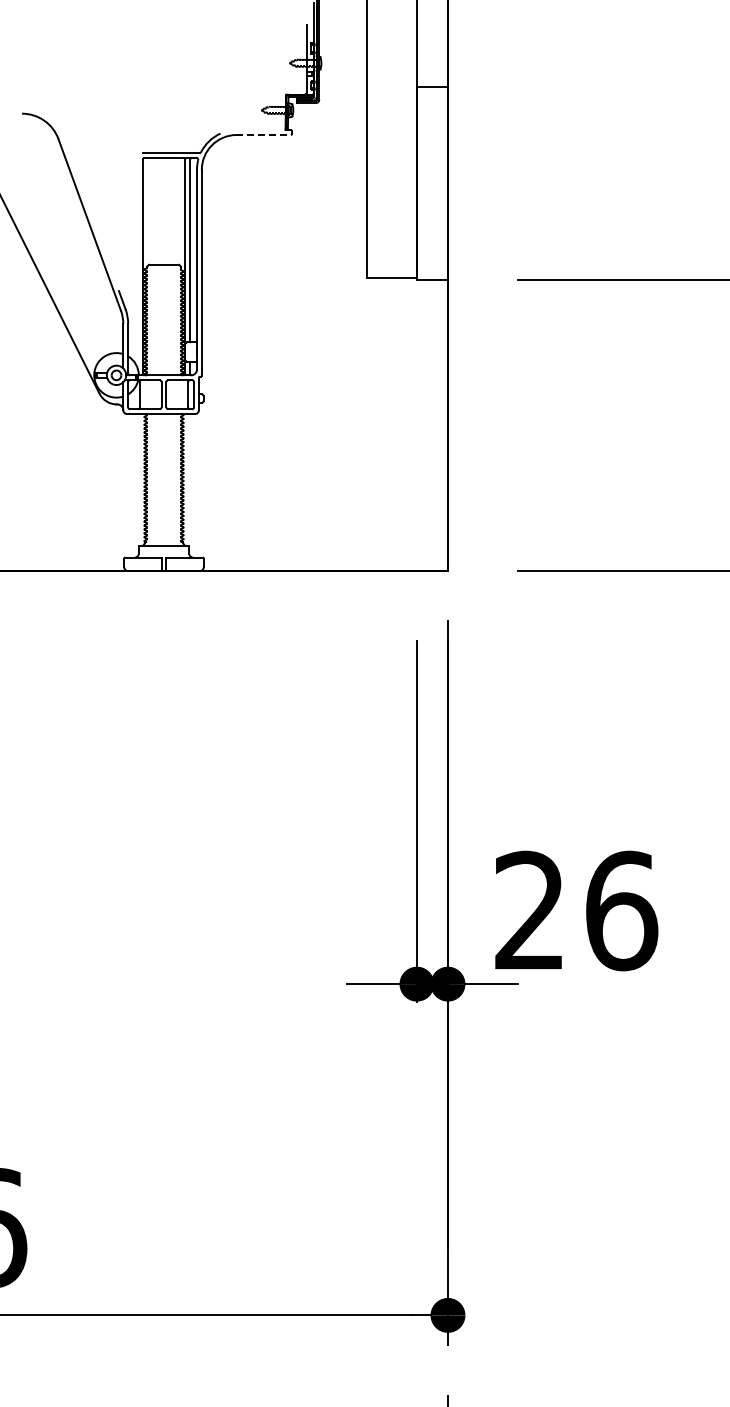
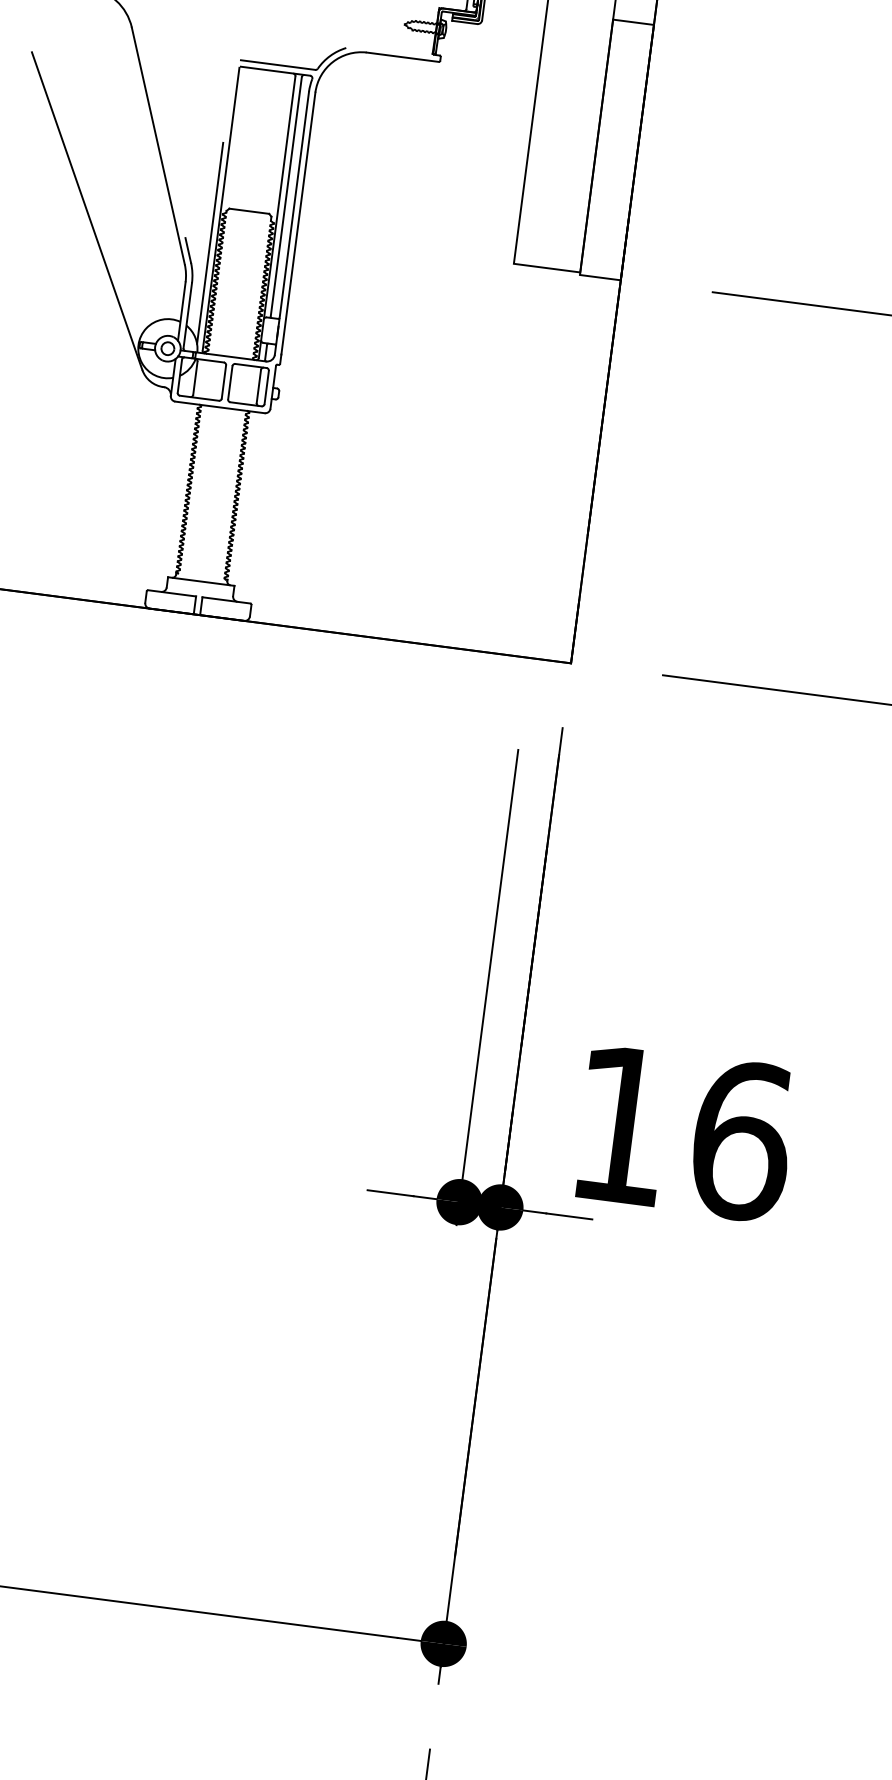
line: (264, 135) -> (403, 58), dashed -> solid
line: (137, 292) -> (209, 243), added
text: (528, 909) -> (619, 1122), 26 -> 16

